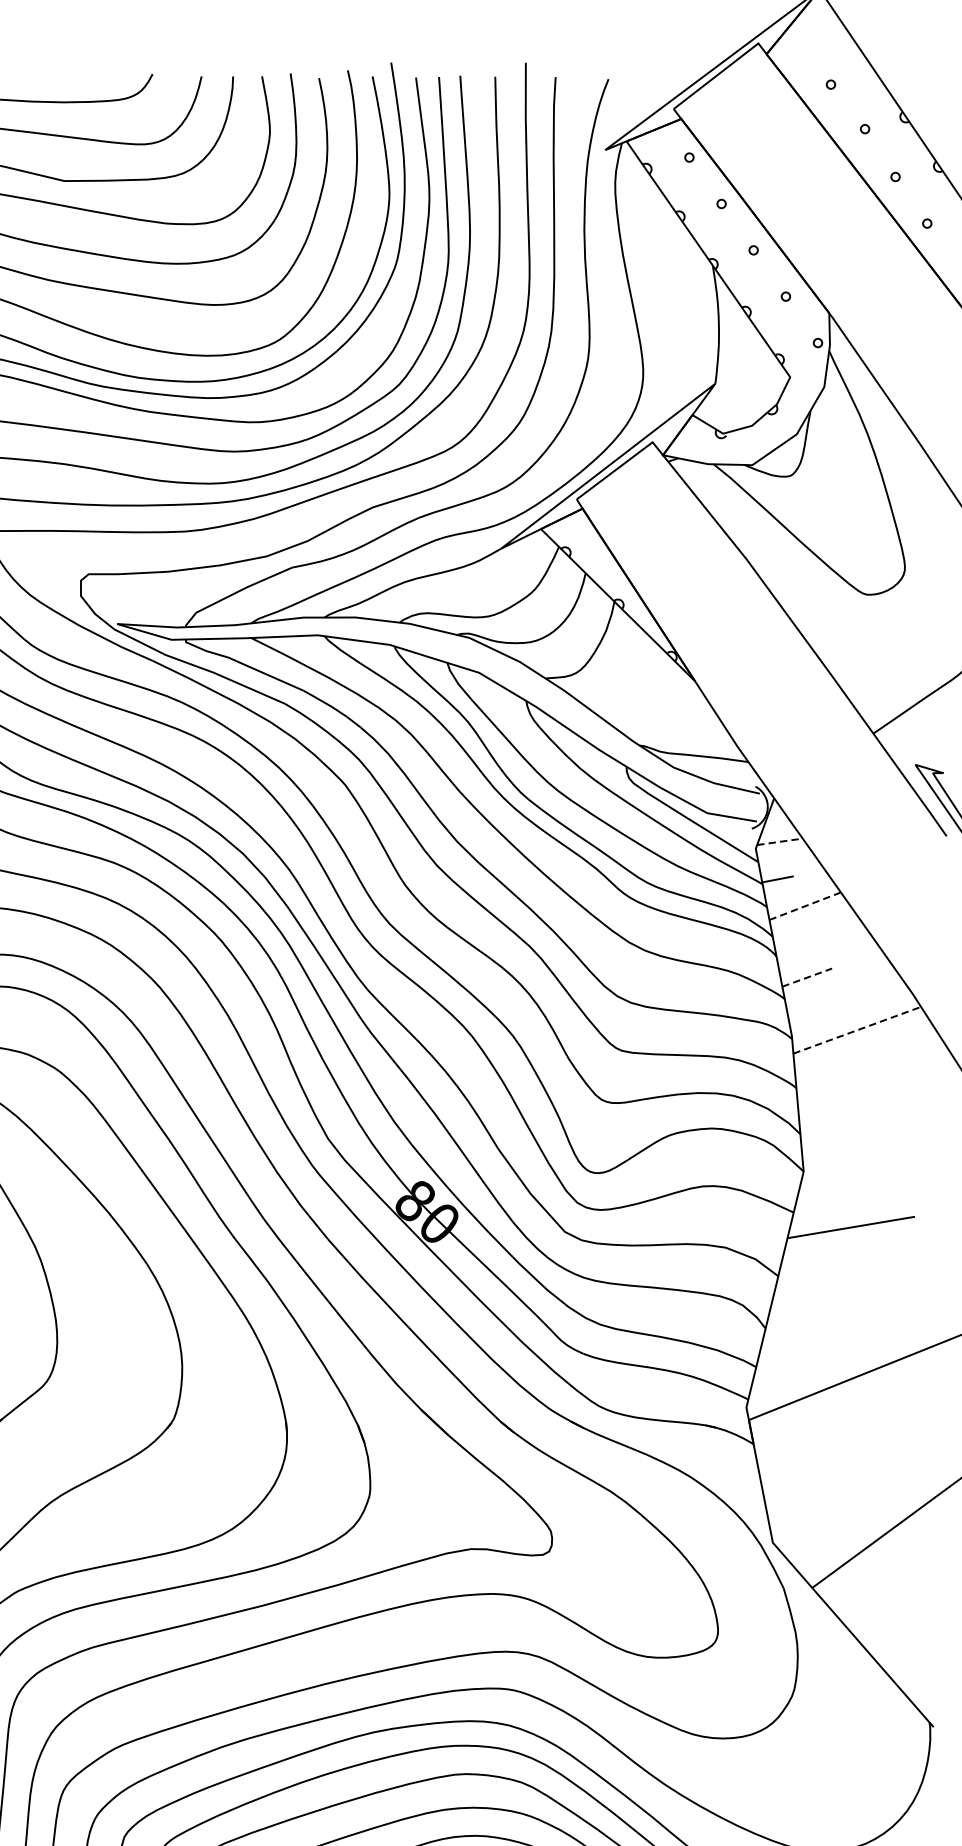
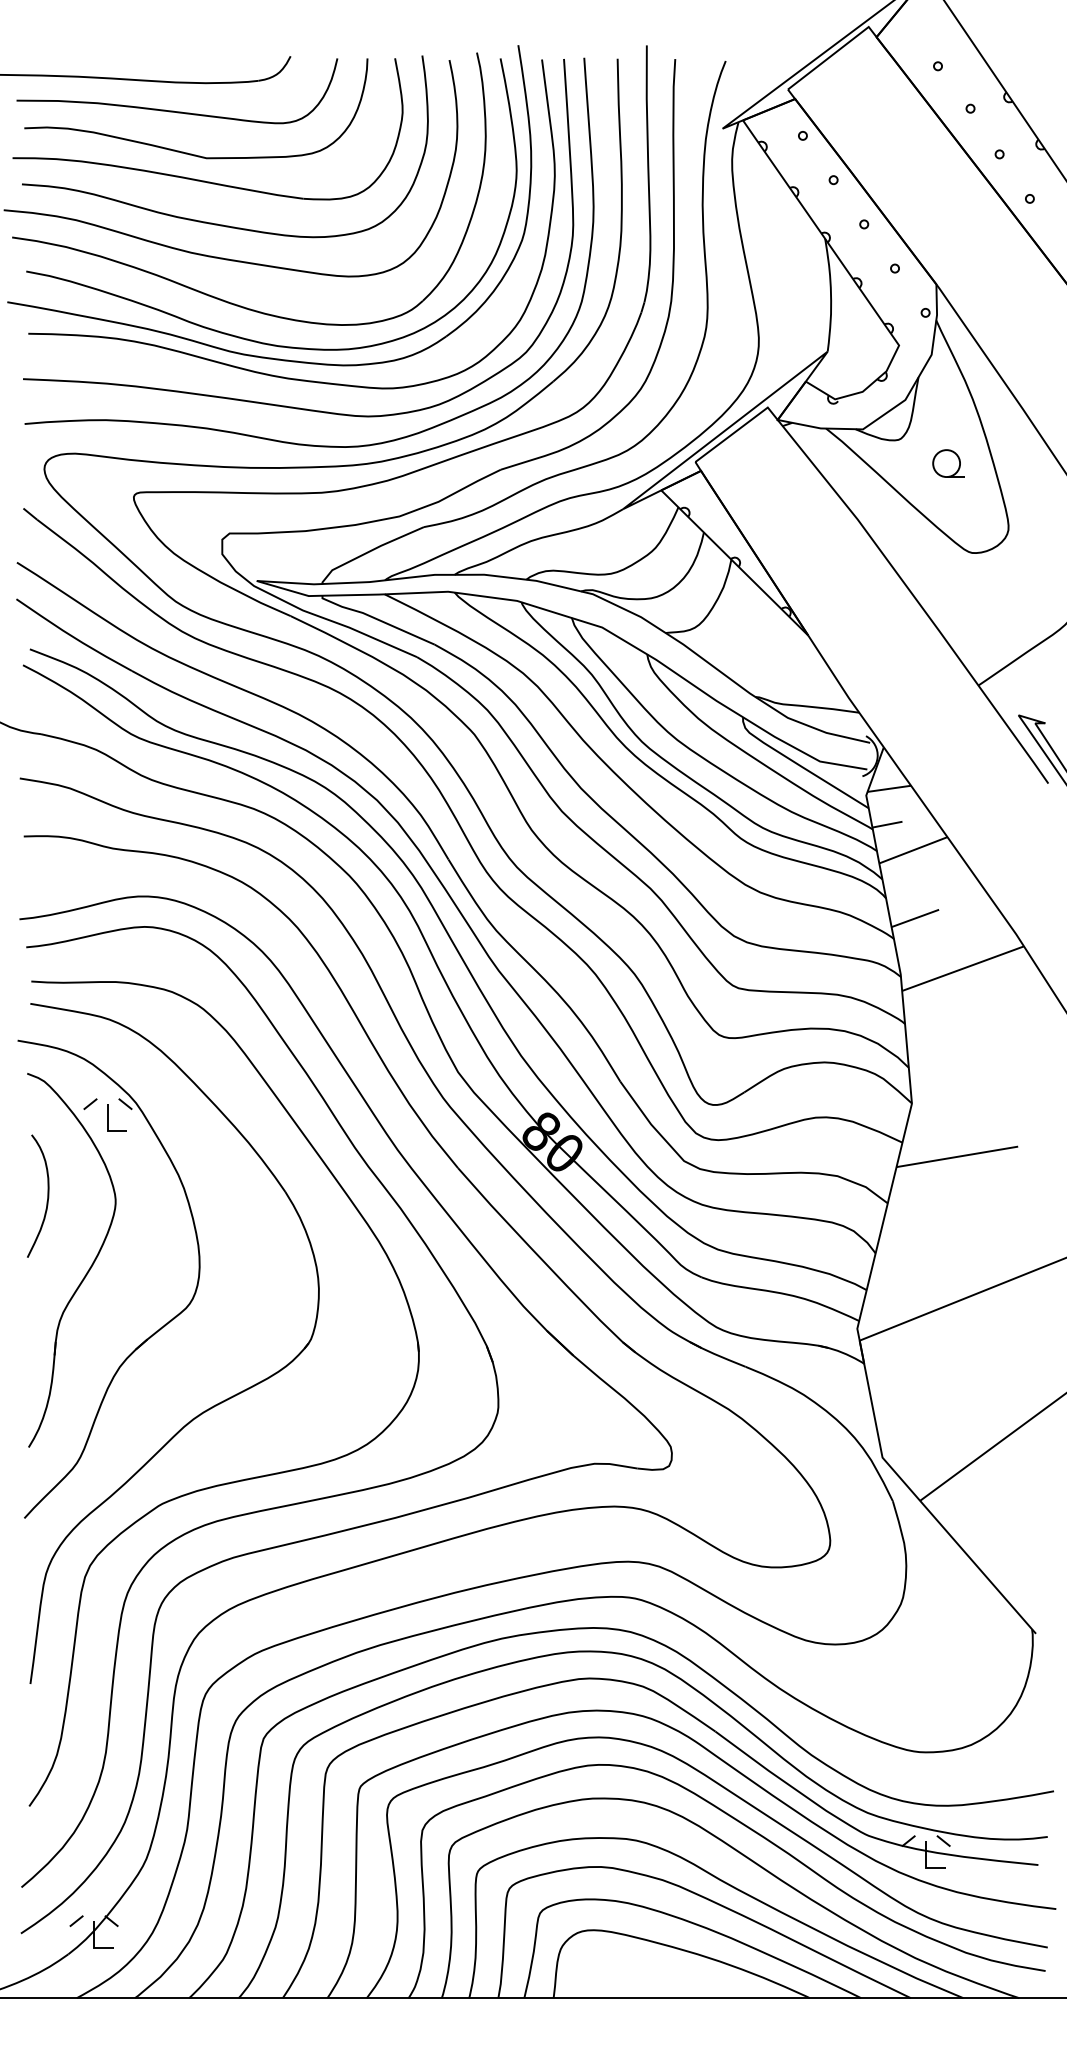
part: (841, 500) -> (948, 463), added
line: (780, 841) -> (889, 788), dashed -> solid
line: (805, 906) -> (913, 850), dashed -> solid
line: (807, 977) -> (915, 918), dashed -> solid
line: (857, 1030) -> (963, 968), dashed -> solid

